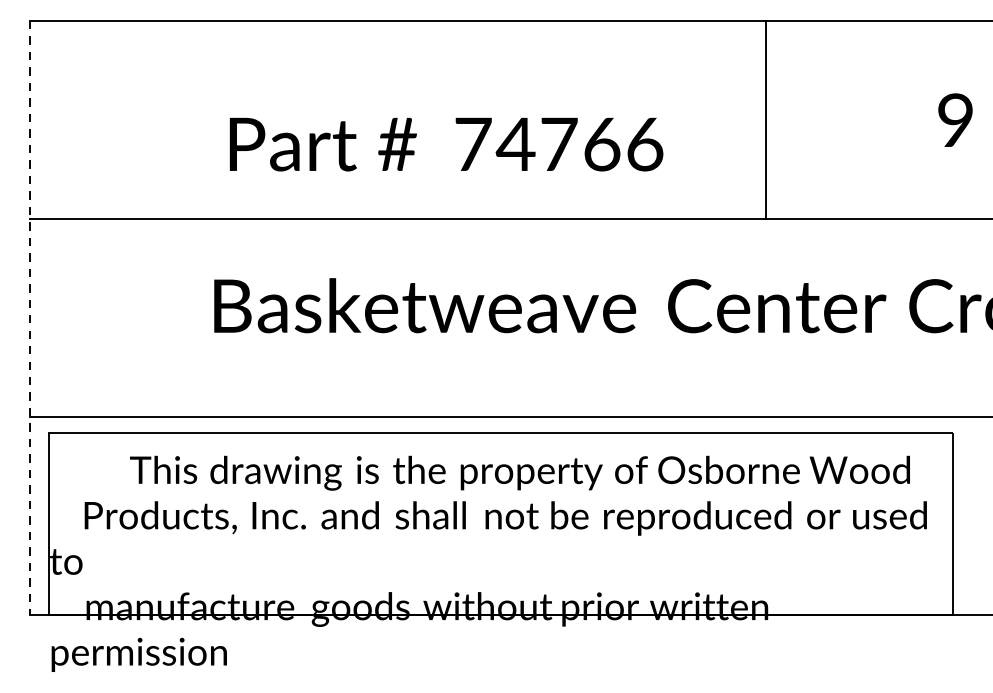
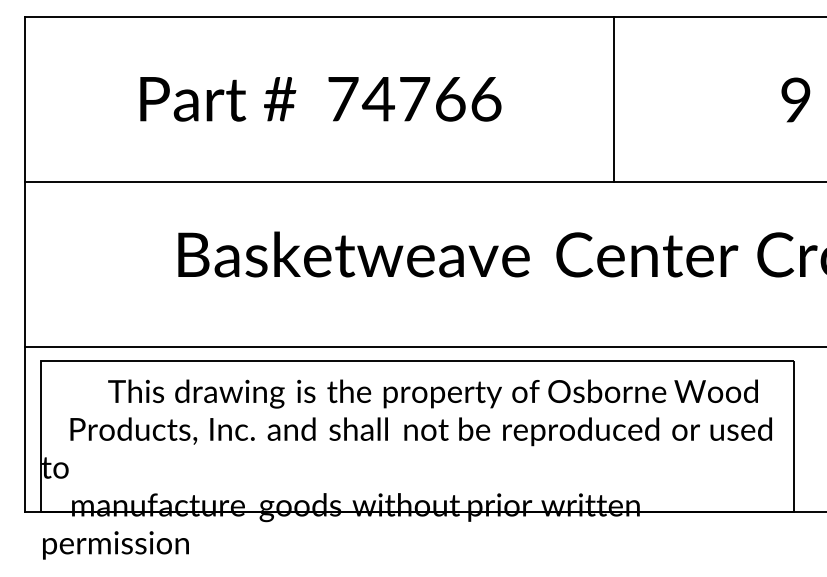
line: (766, 119) -> (614, 99), moved
text: (446, 144) -> (320, 99), moved
line: (29, 317) -> (24, 264), dashed -> solid

